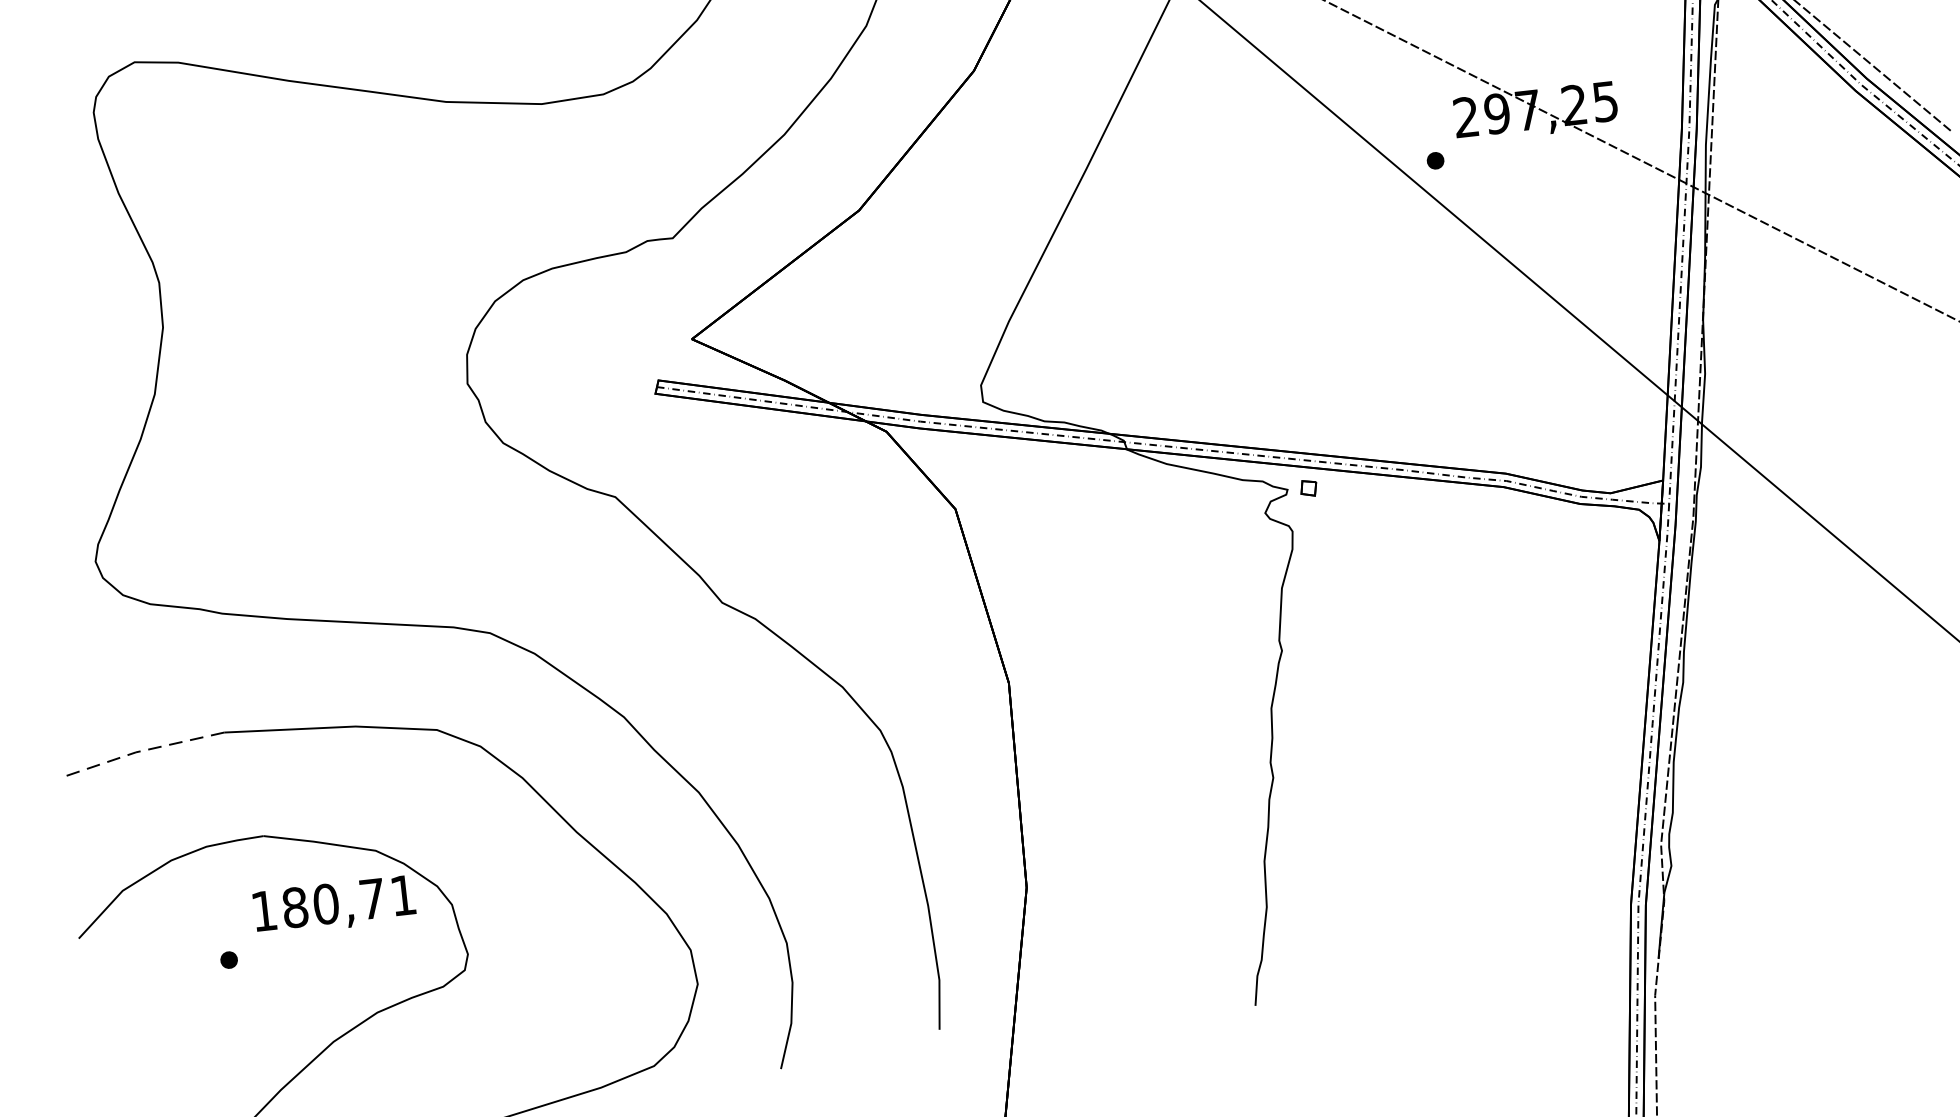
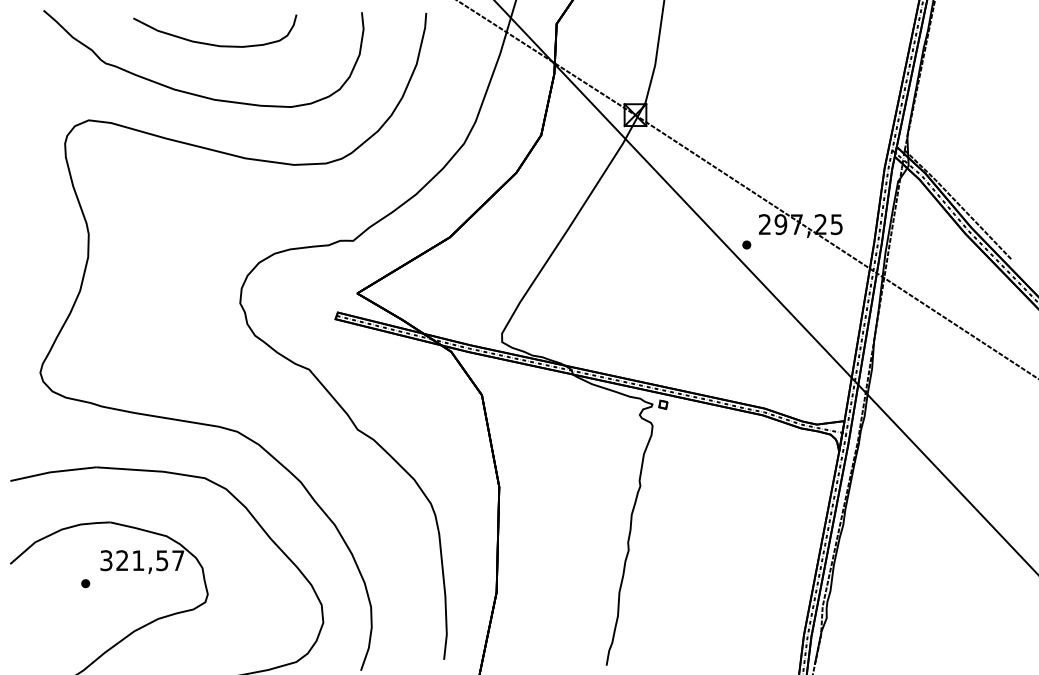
line: (140, 752) -> (52, 472), dashed -> solid
text: (334, 902) -> (142, 560), 180,71 -> 321,57

